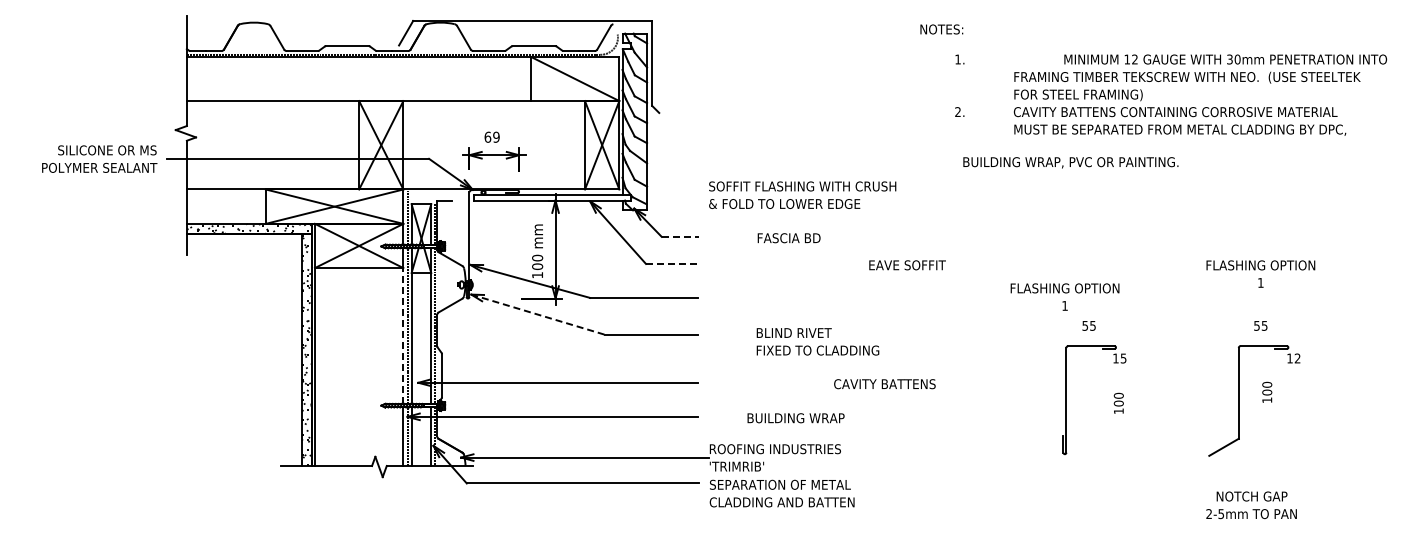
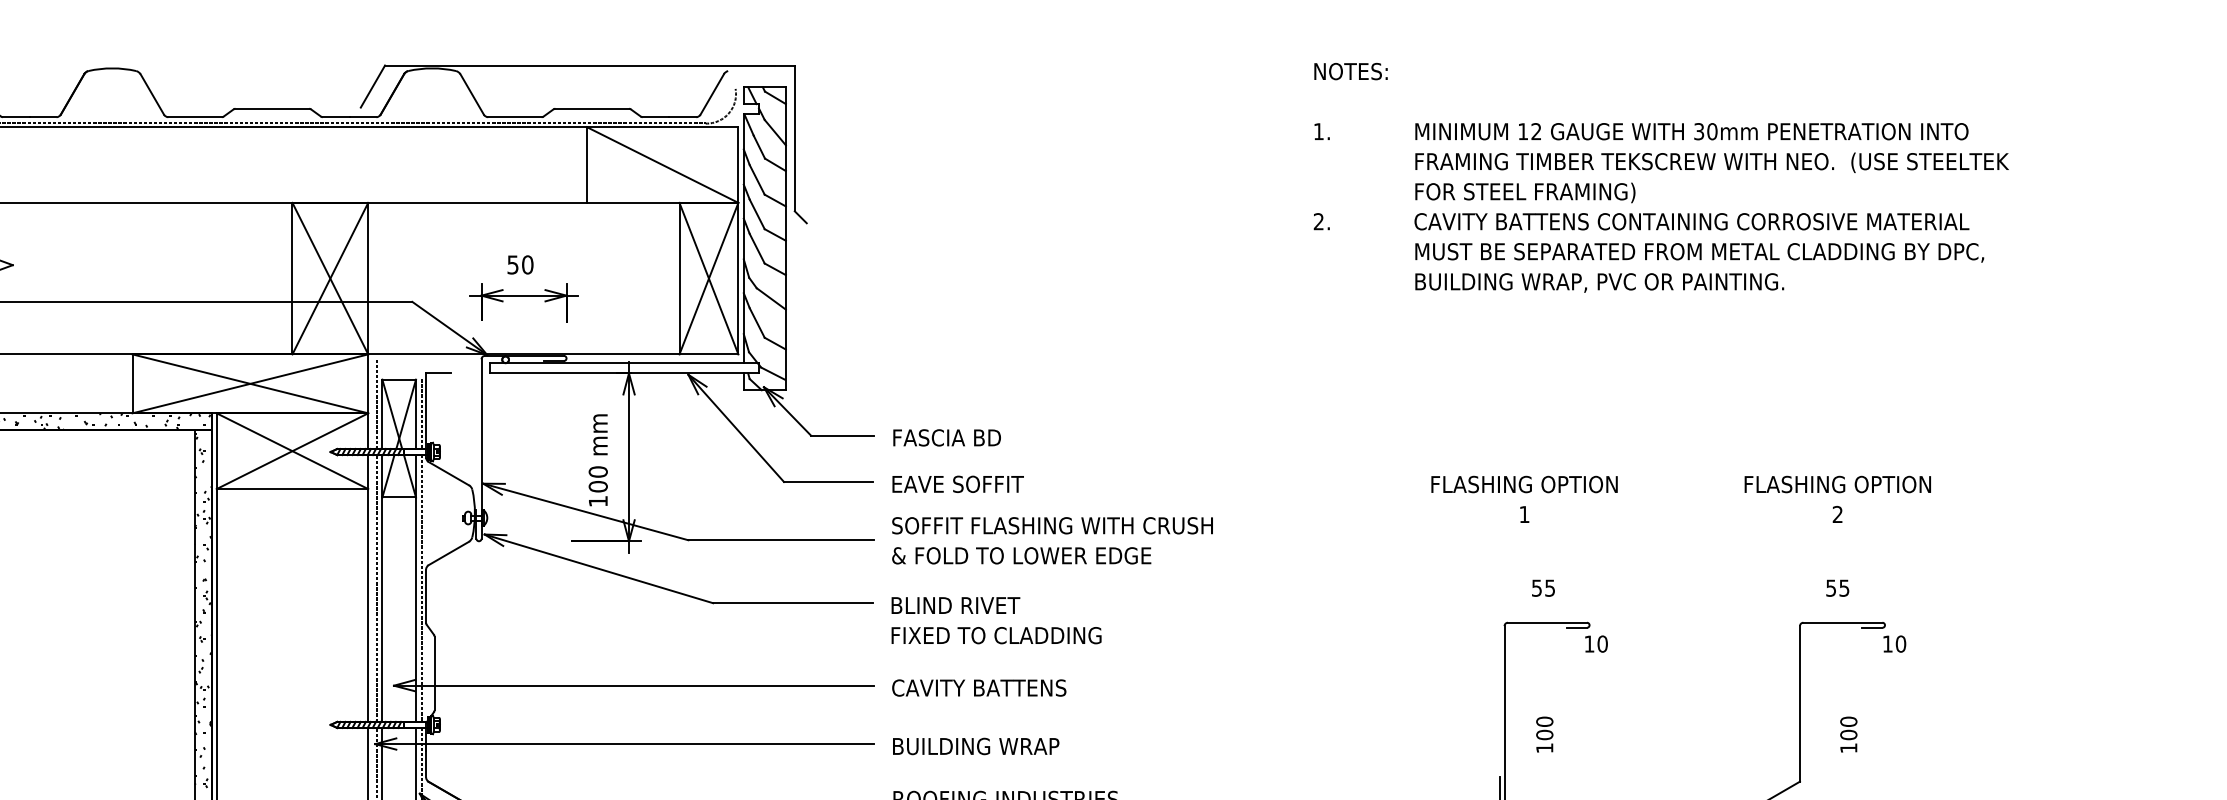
text: (941, 29) -> (1350, 71), moved
text: (1225, 59) -> (1691, 131), moved
text: (491, 136) -> (519, 263), 69 -> 50
text: (1070, 162) -> (1599, 282), moved
text: (802, 194) -> (1052, 539), moved
line: (680, 236) -> (843, 434), dashed -> solid
text: (788, 238) -> (946, 438), moved
line: (672, 263) -> (829, 481), dashed -> solid
text: (907, 265) -> (958, 484), moved
text: (1260, 282) -> (1837, 513), 1 -> 2
text: (1064, 296) -> (1523, 498), moved
line: (538, 314) -> (599, 568), dashed -> solid
line: (403, 335) -> (368, 604), dashed -> solid
text: (817, 341) -> (995, 620), moved
text: (1123, 358) -> (1602, 644), 15 -> 10
text: (1297, 358) -> (1900, 644), 12 -> 10
text: (884, 384) -> (978, 688), moved
text: (1267, 391) -> (1849, 733), moved
text: (1118, 402) -> (1544, 733), moved
text: (795, 418) -> (975, 746), moved

